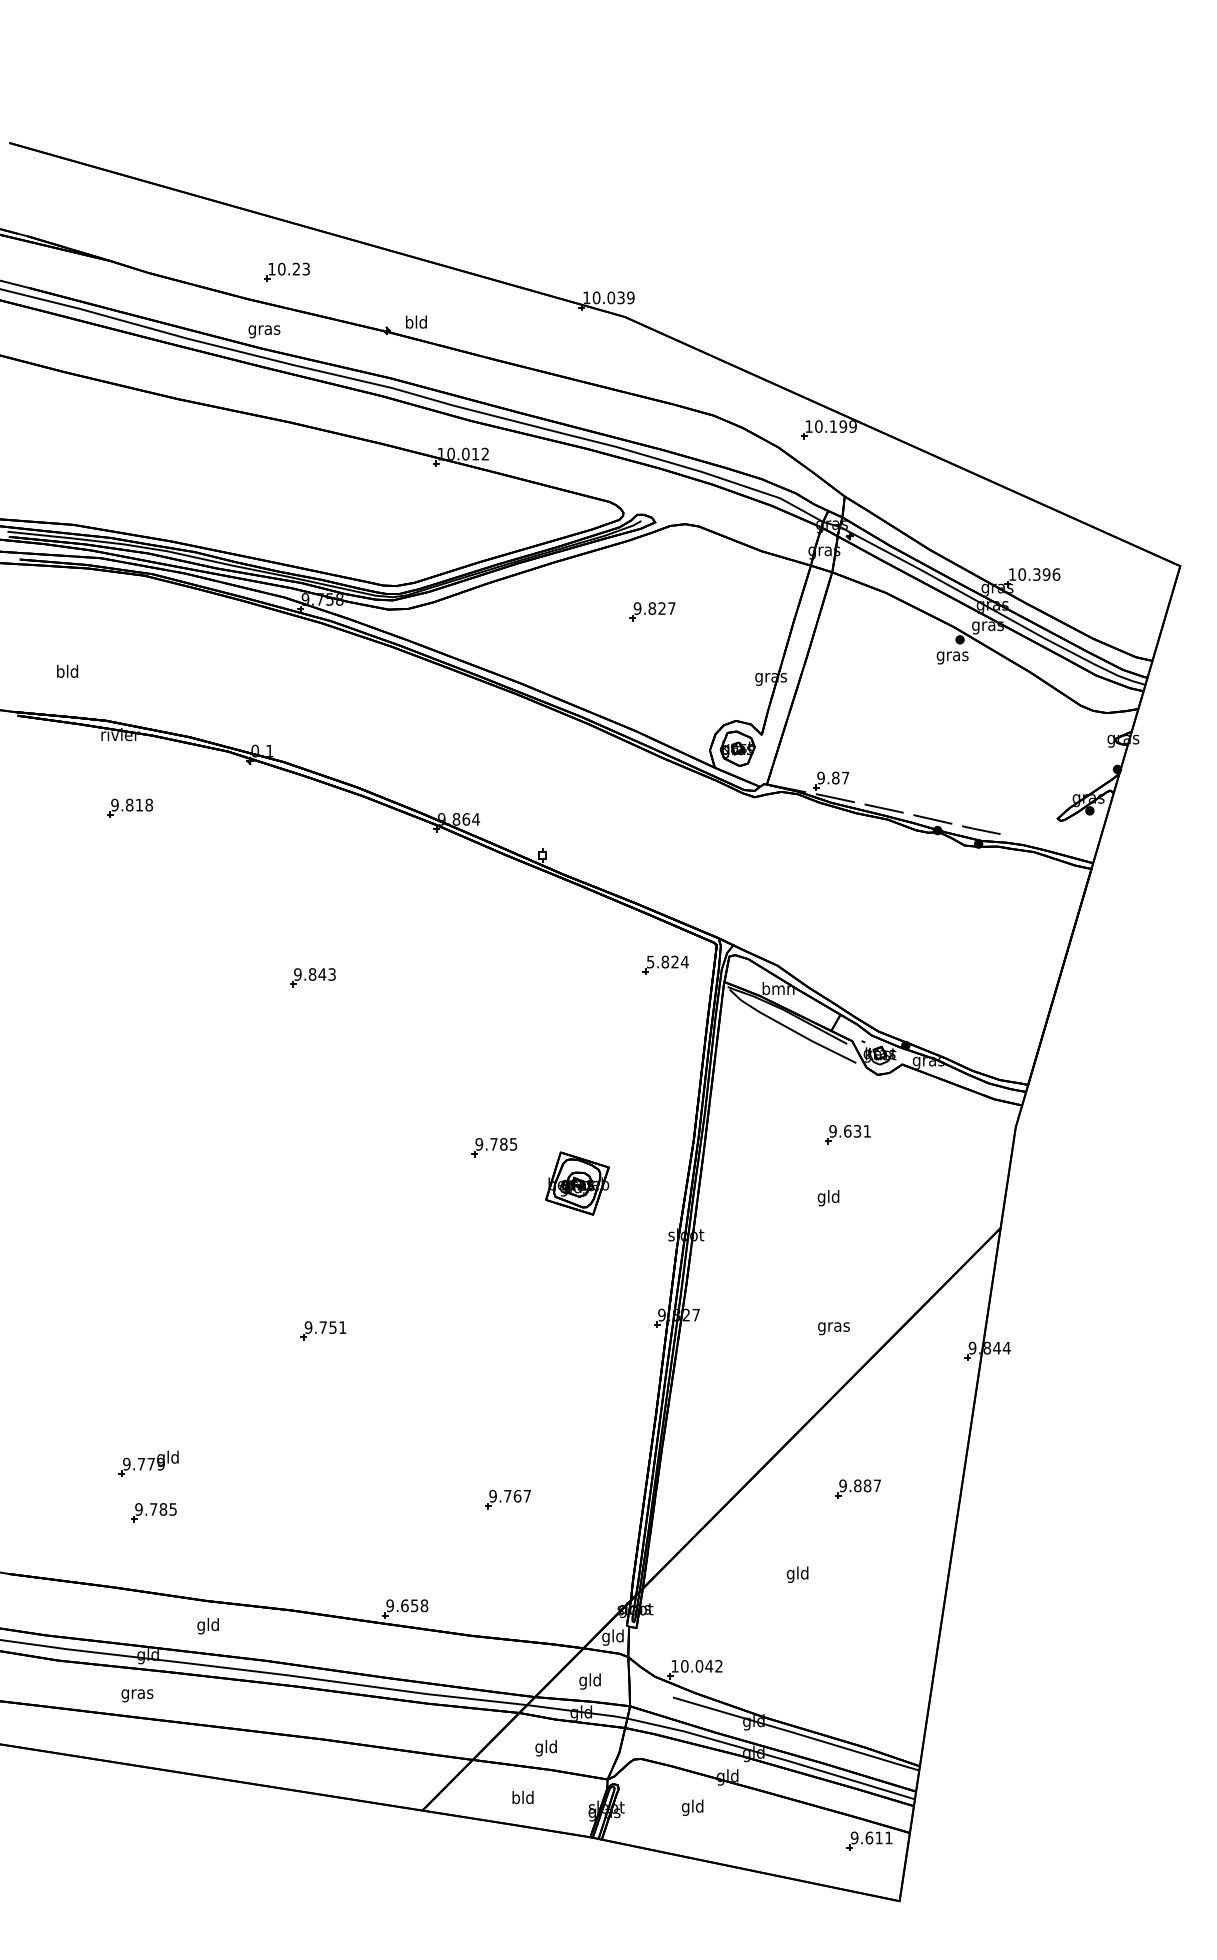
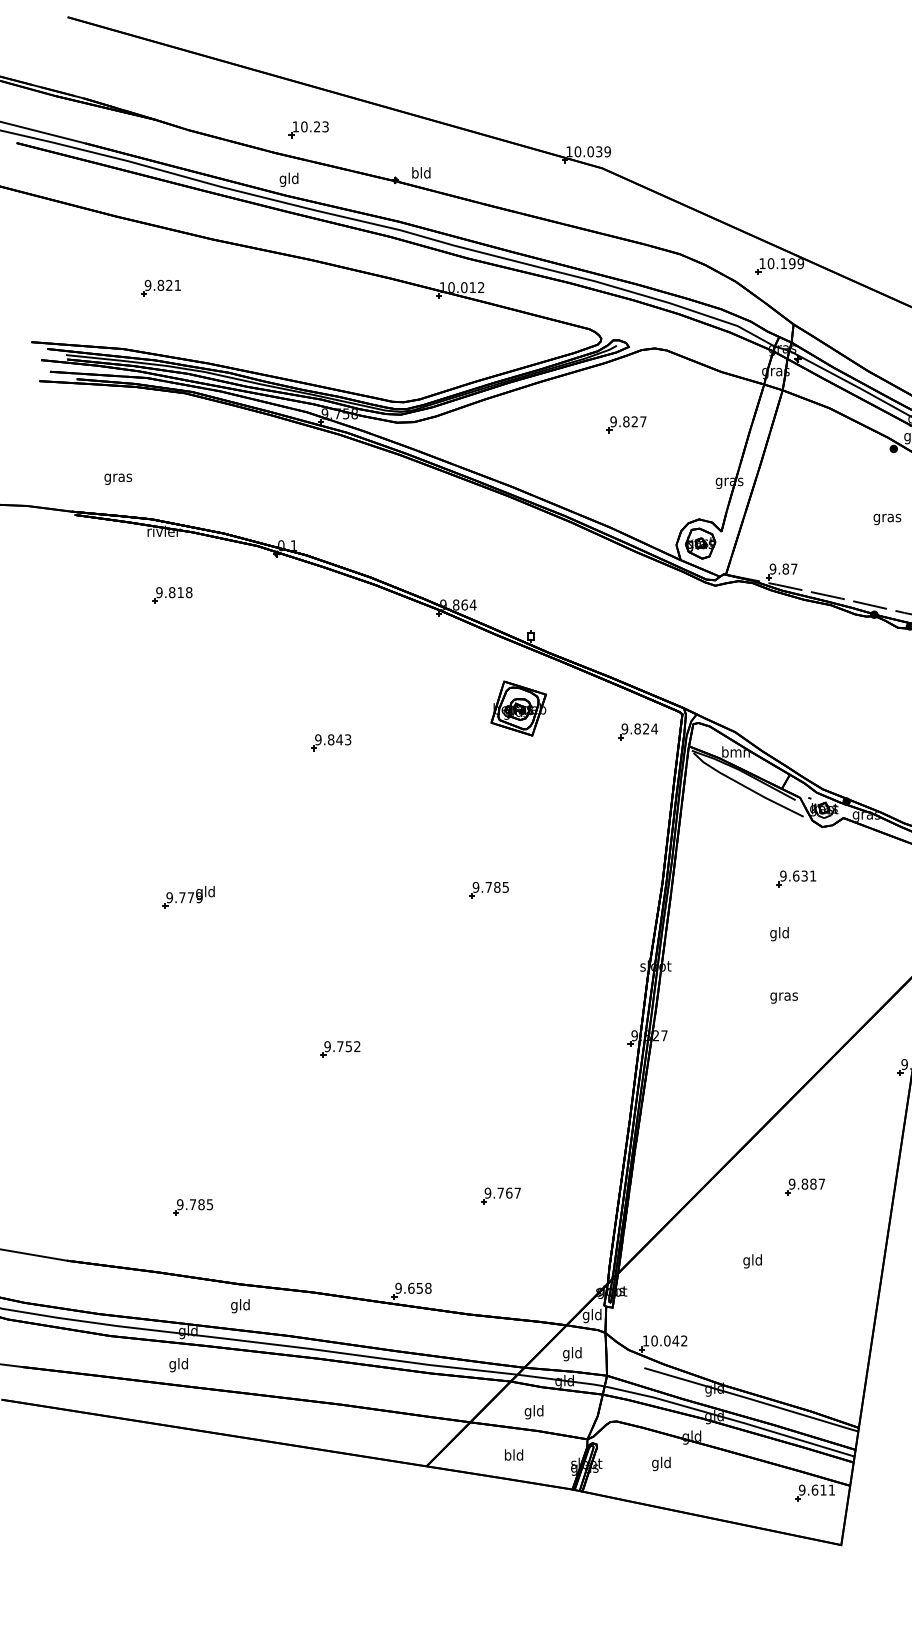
text: (264, 329) -> (289, 179), gras -> gld
part: (116, 454) -> (160, 287), added
text: (952, 657) -> (887, 519), moved
text: (67, 672) -> (118, 477), bld -> gras
text: (650, 961) -> (624, 728), 5.824 -> 9.824
part: (577, 1183) -> (518, 708), moved
text: (342, 1327) -> (357, 1046), 9.751 -> 9.752
text: (833, 1328) -> (783, 997), moved
part: (148, 1463) -> (188, 897), moved
text: (137, 1693) -> (178, 1364), gras -> gld

